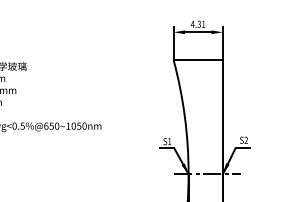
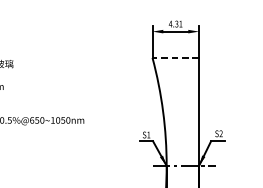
line: (198, 60) -> (176, 58), solid -> dashed

